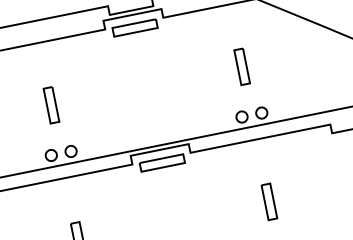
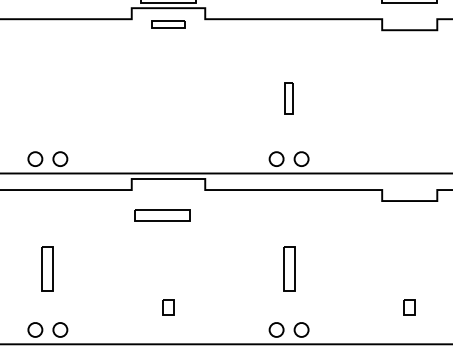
part: (135, 27) -> (168, 24), size x0.6
part: (242, 66) -> (289, 97), size x0.7
part: (51, 104) -> (47, 97), removed
part: (162, 162) -> (162, 215), moved

